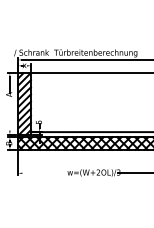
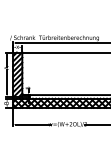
line: (9, 113) -> (6, 81), added
line: (46, 173) -> (33, 124), added

